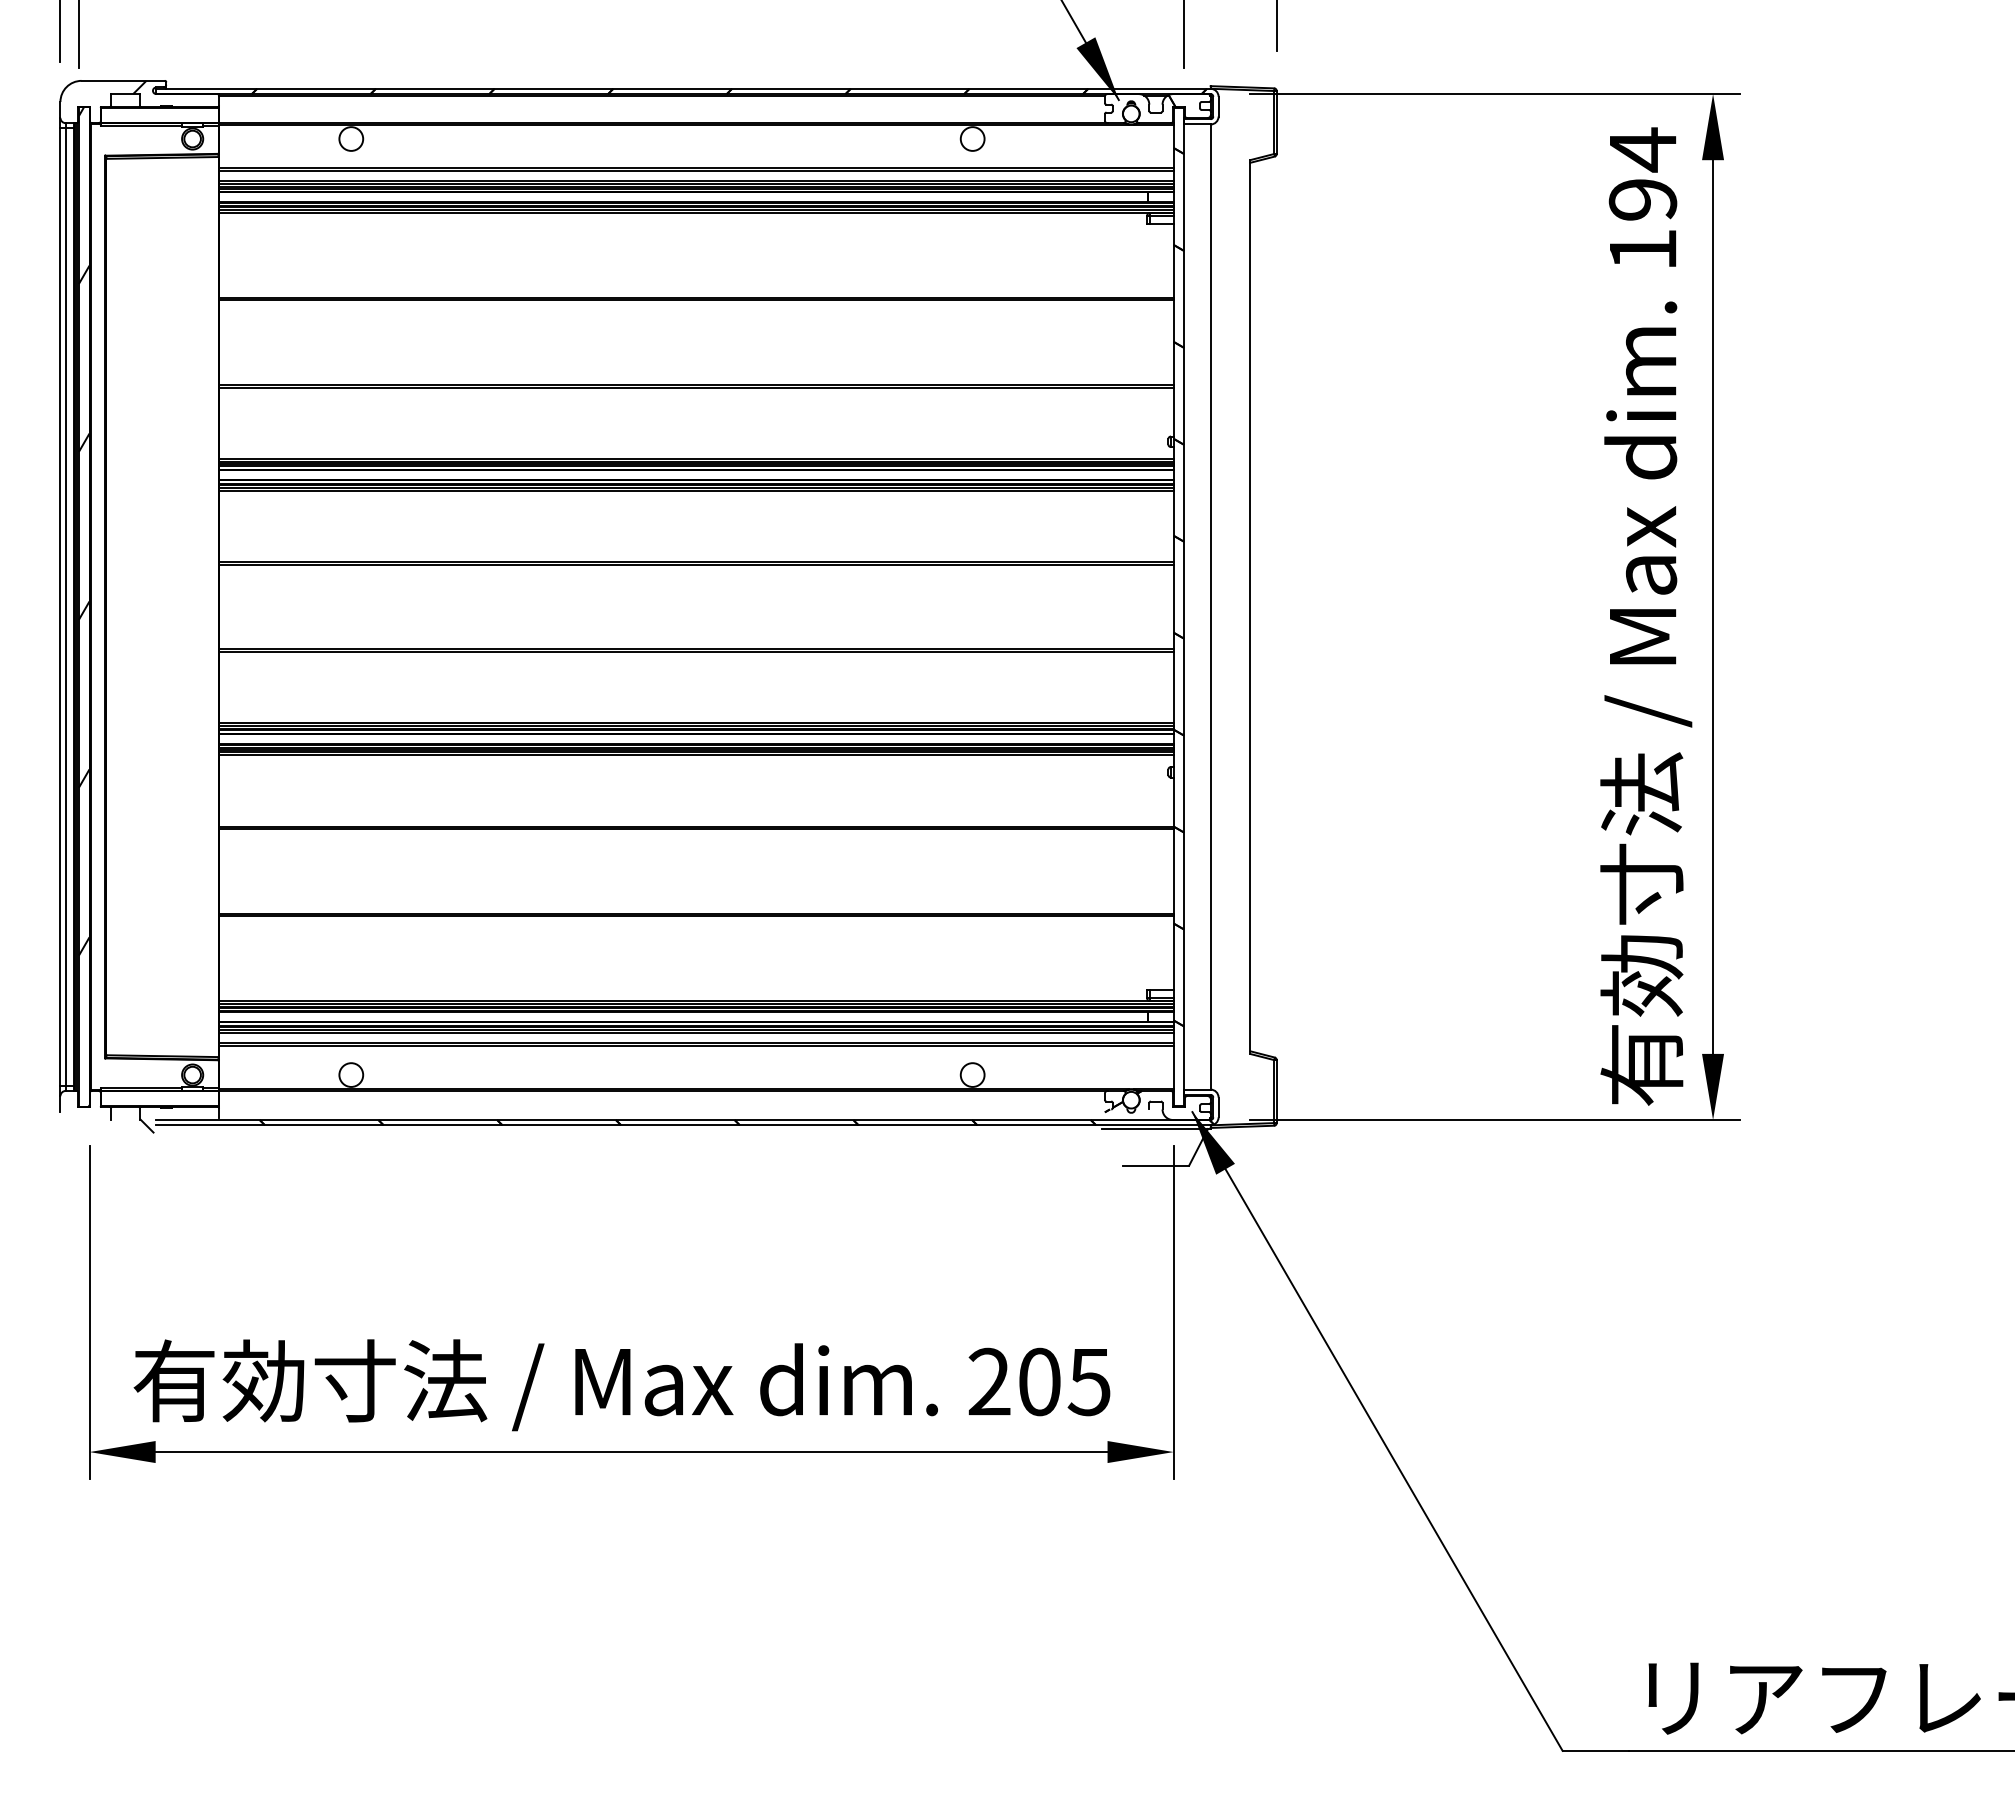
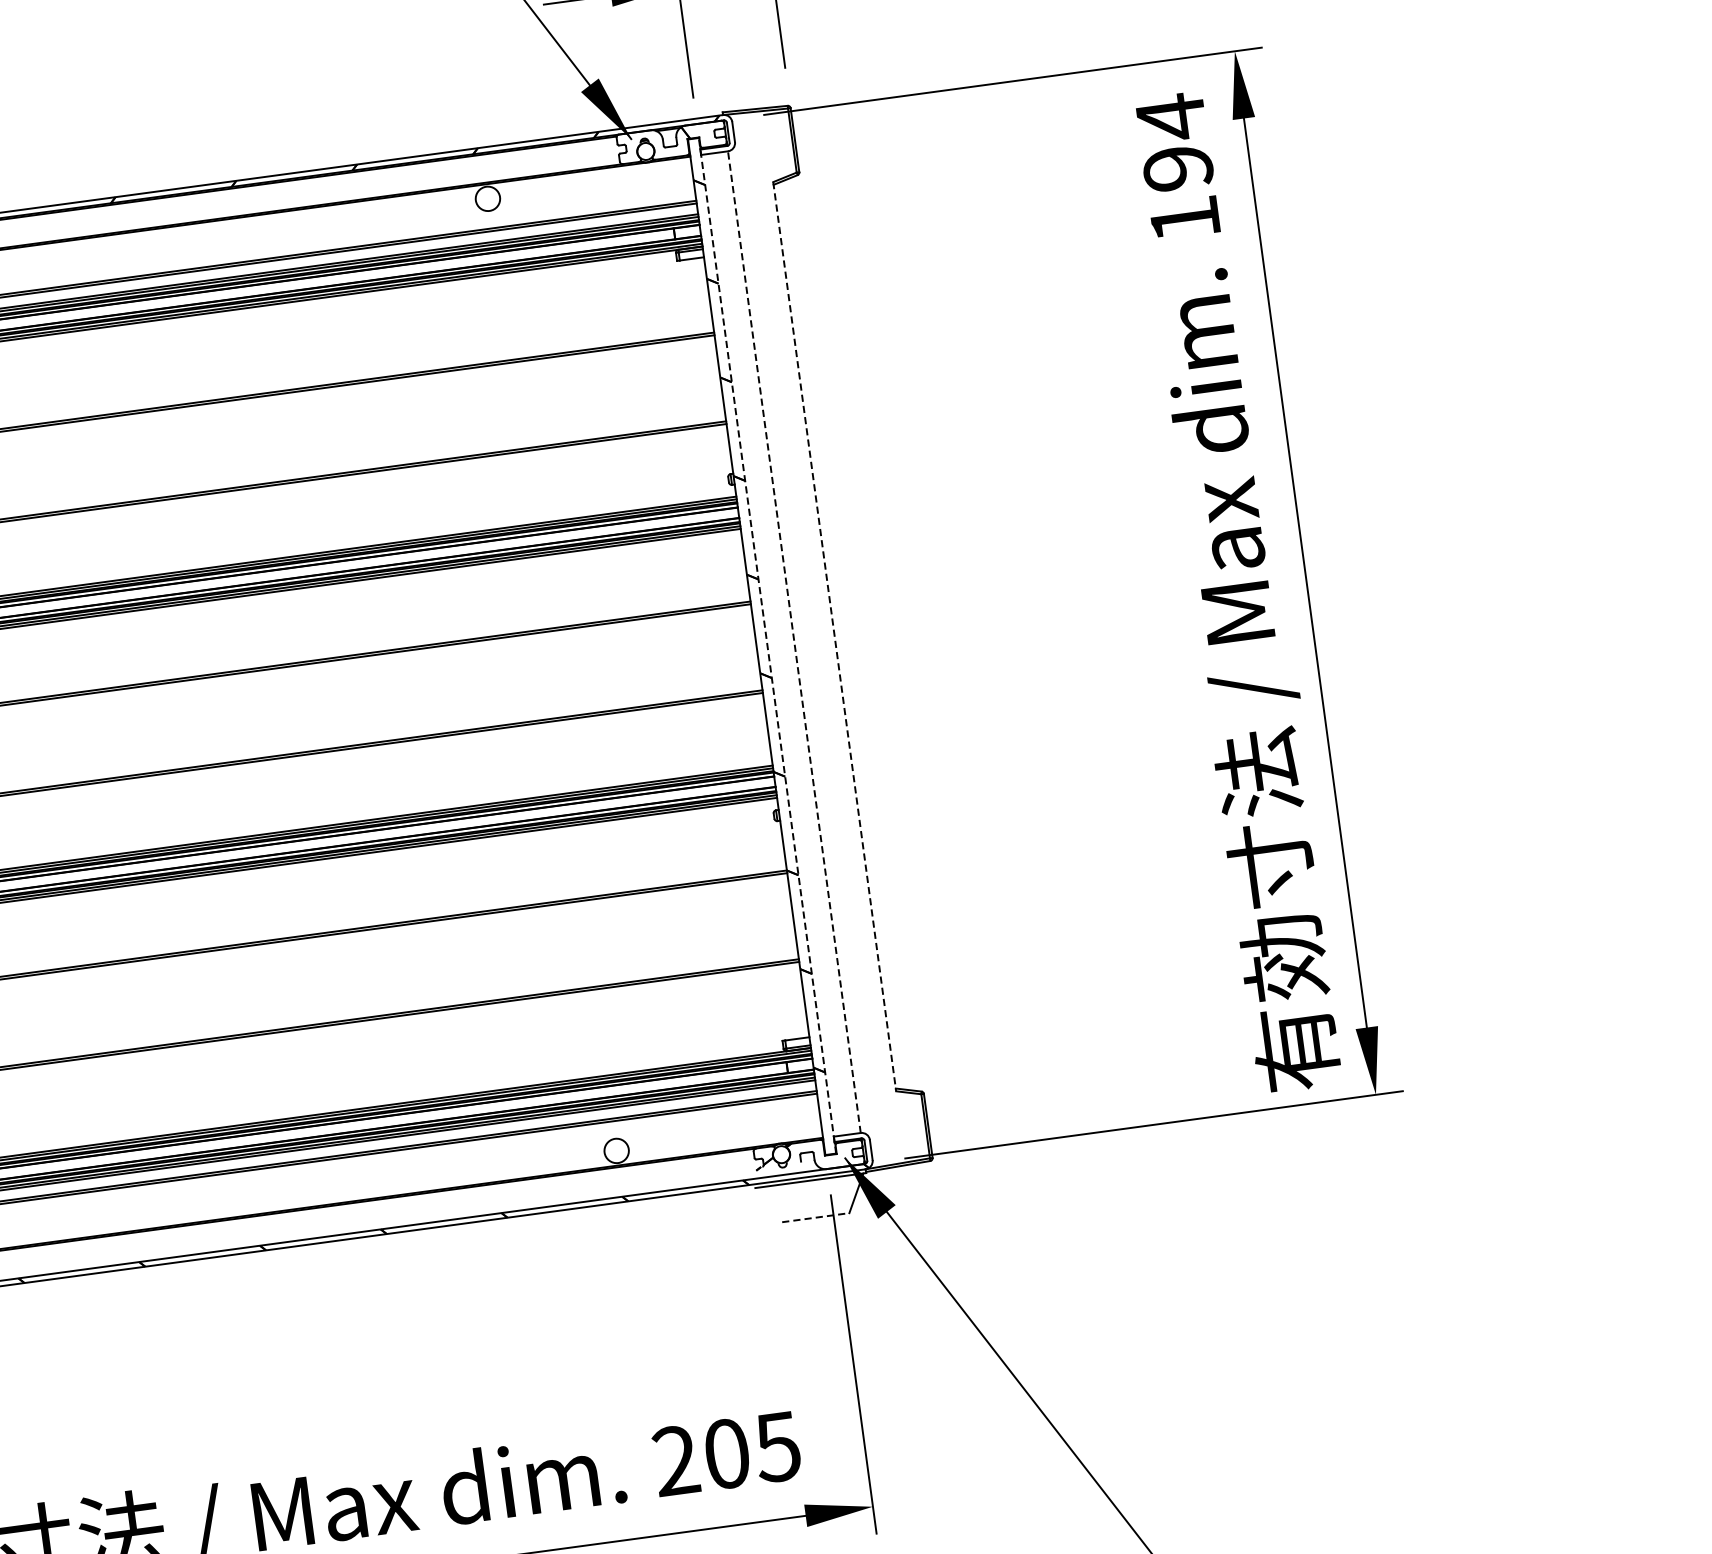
line: (1184, 606) -> (767, 645), solid -> dashed
line: (1210, 607) -> (794, 642), solid -> dashed
line: (1250, 607) -> (834, 637), solid -> dashed
line: (1156, 1165) -> (816, 1217), solid -> dashed

